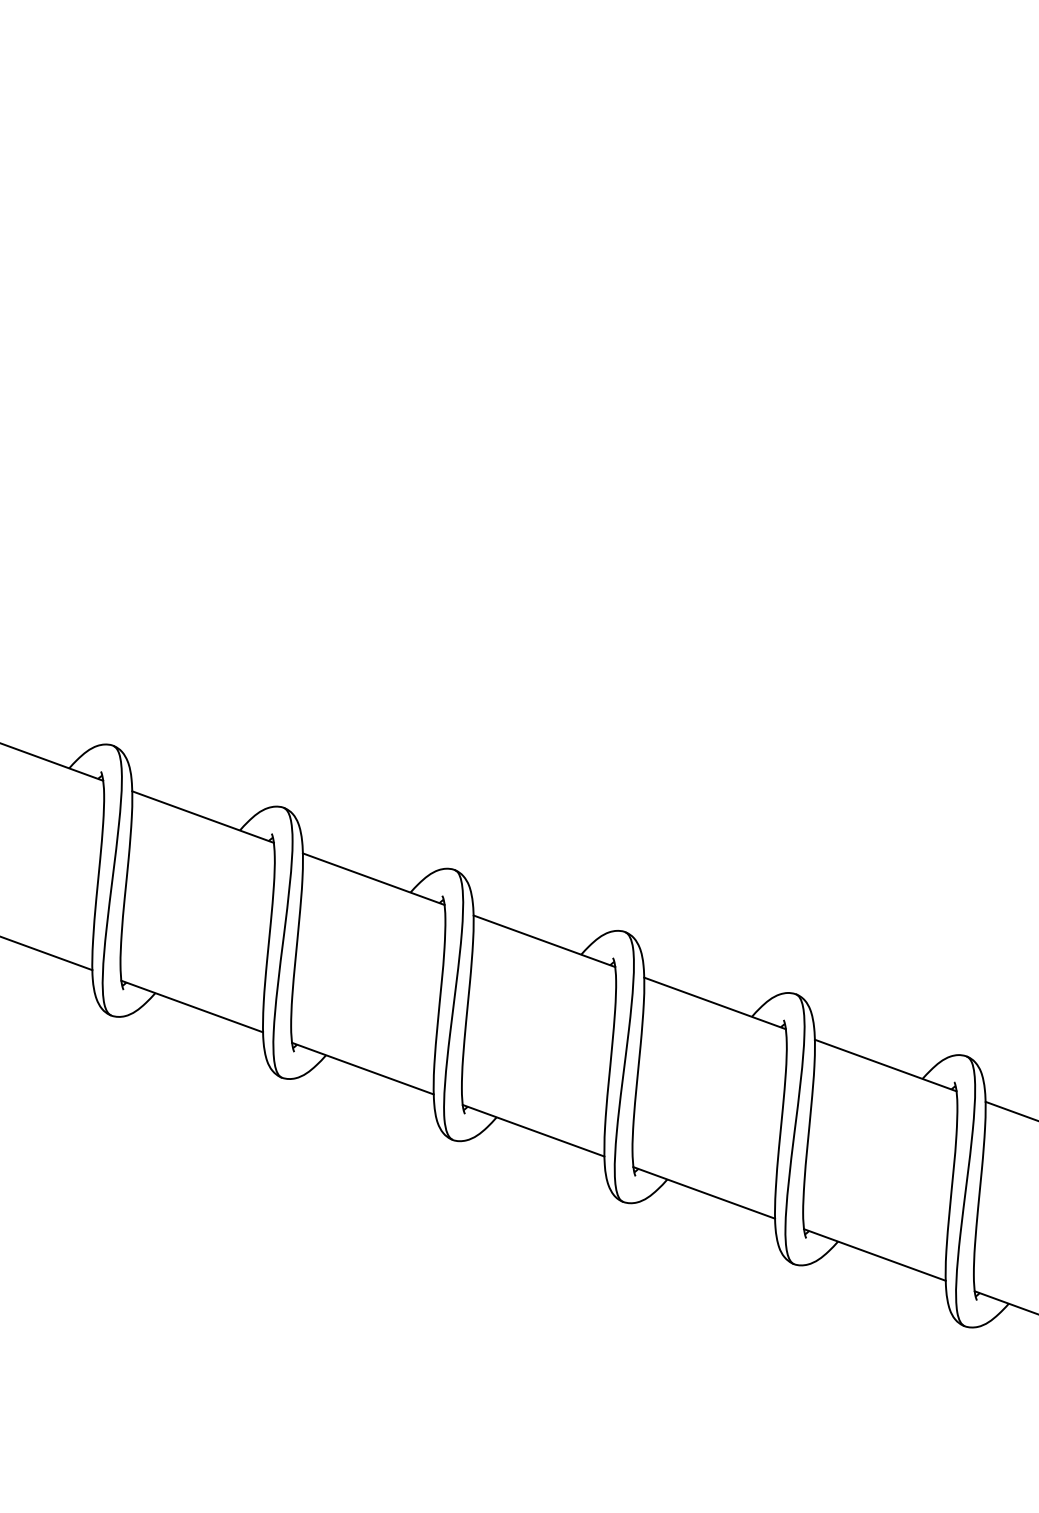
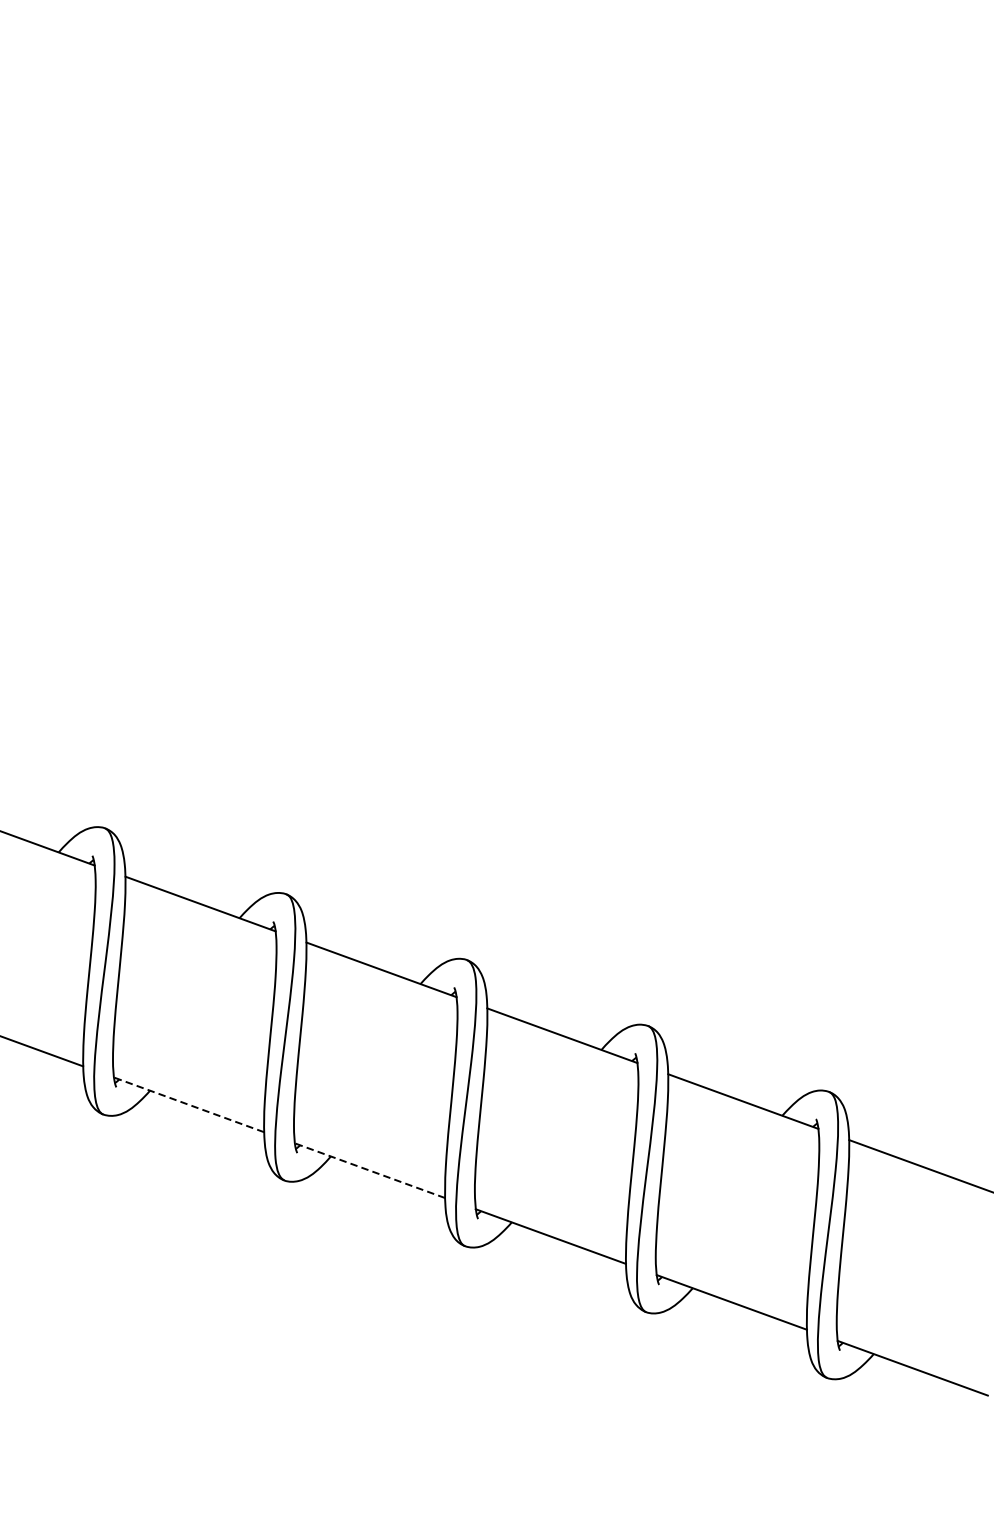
line: (362, 1068) -> (188, 1104), solid -> dashed
line: (533, 1130) -> (369, 1170), solid -> dashed

